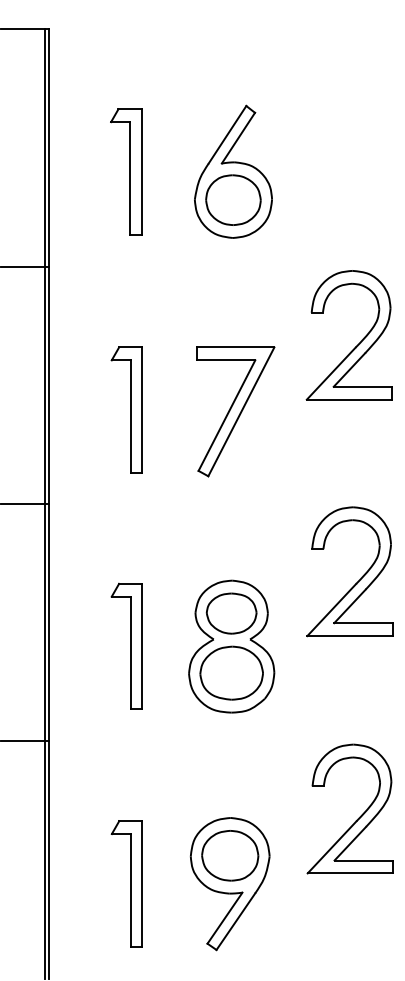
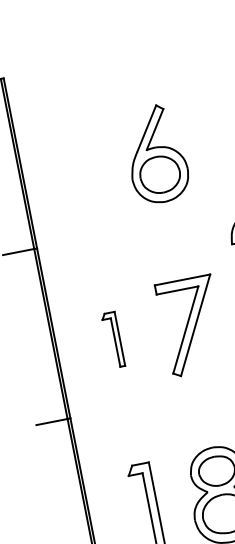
part: (126, 171) -> (79, 169), removed
part: (126, 409) -> (112, 339), size x0.6

